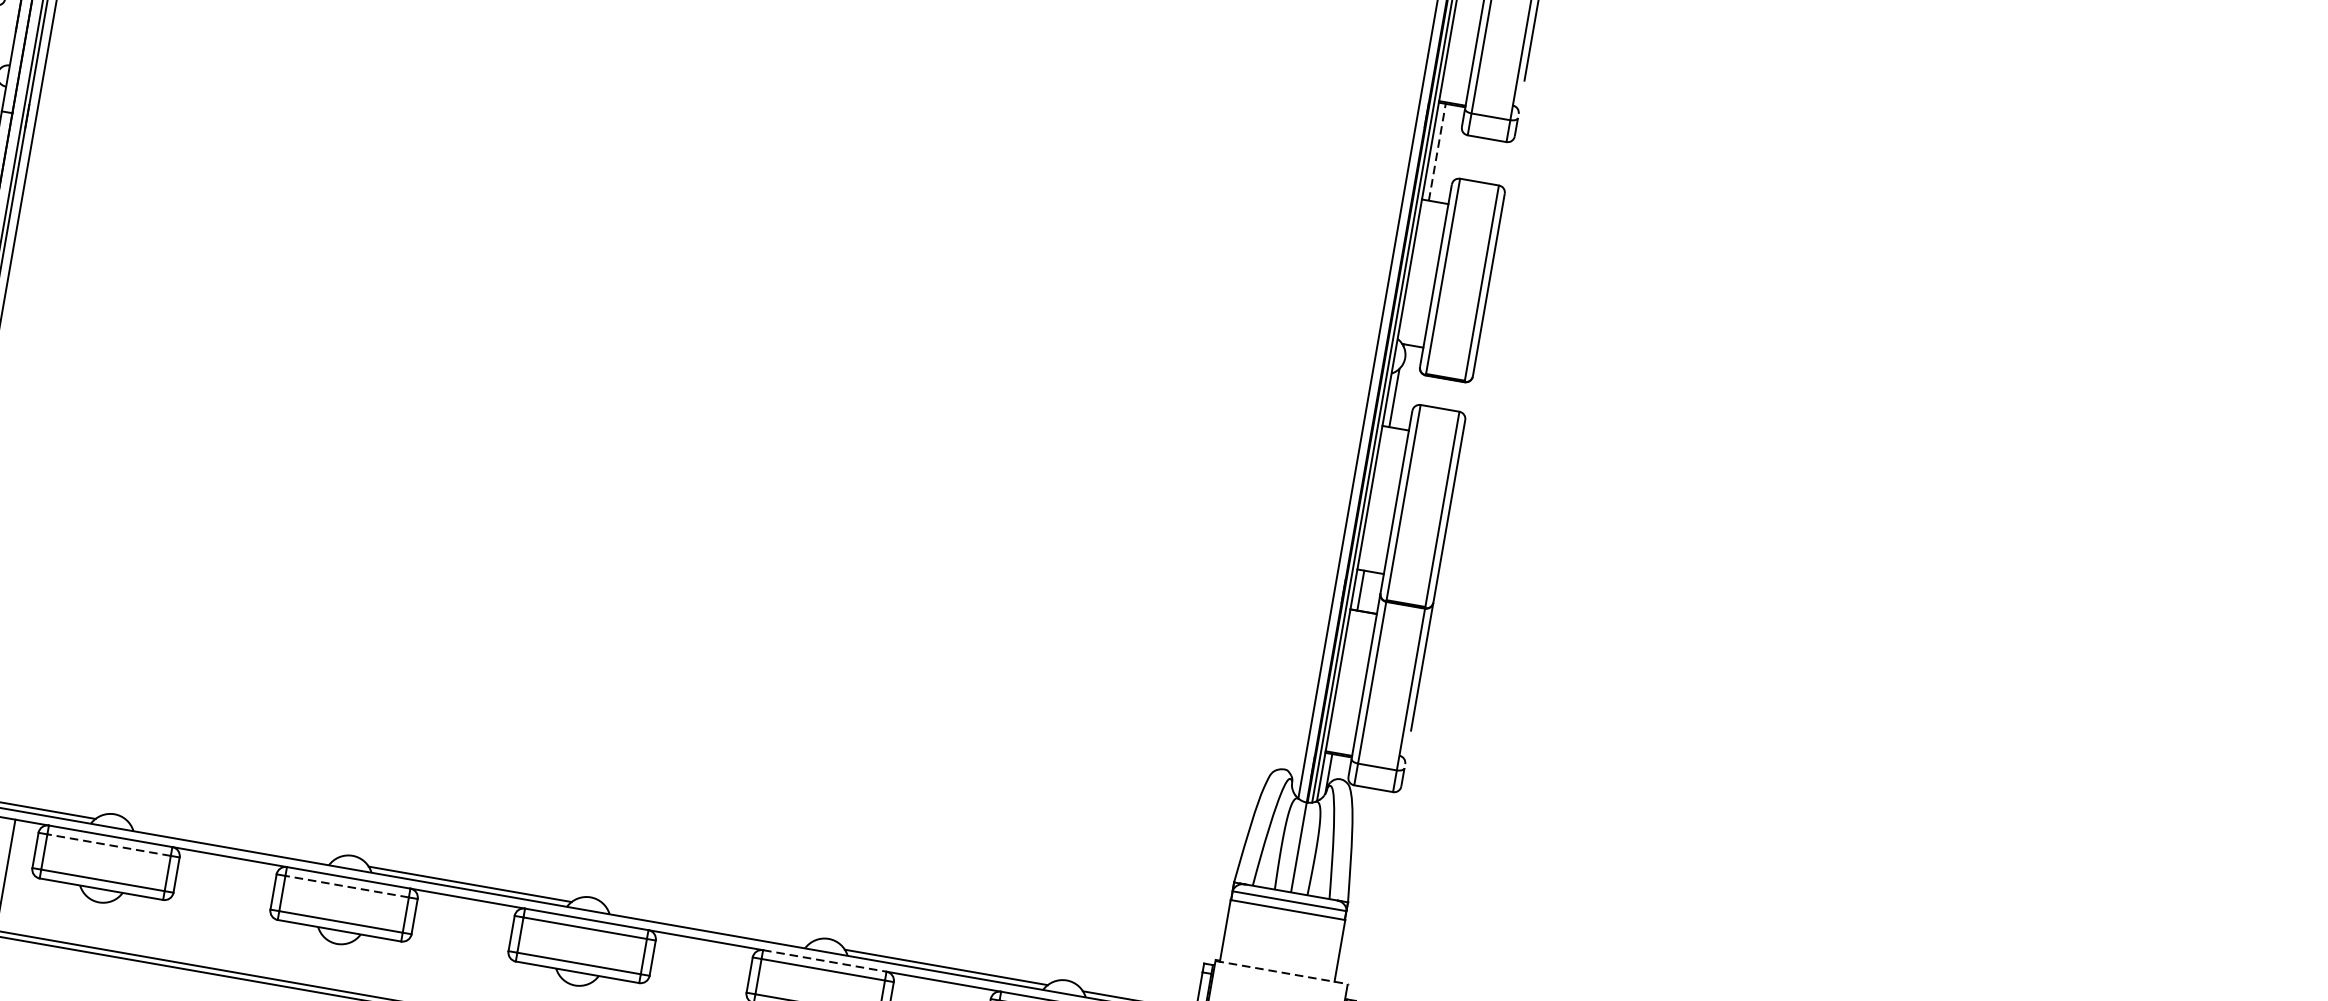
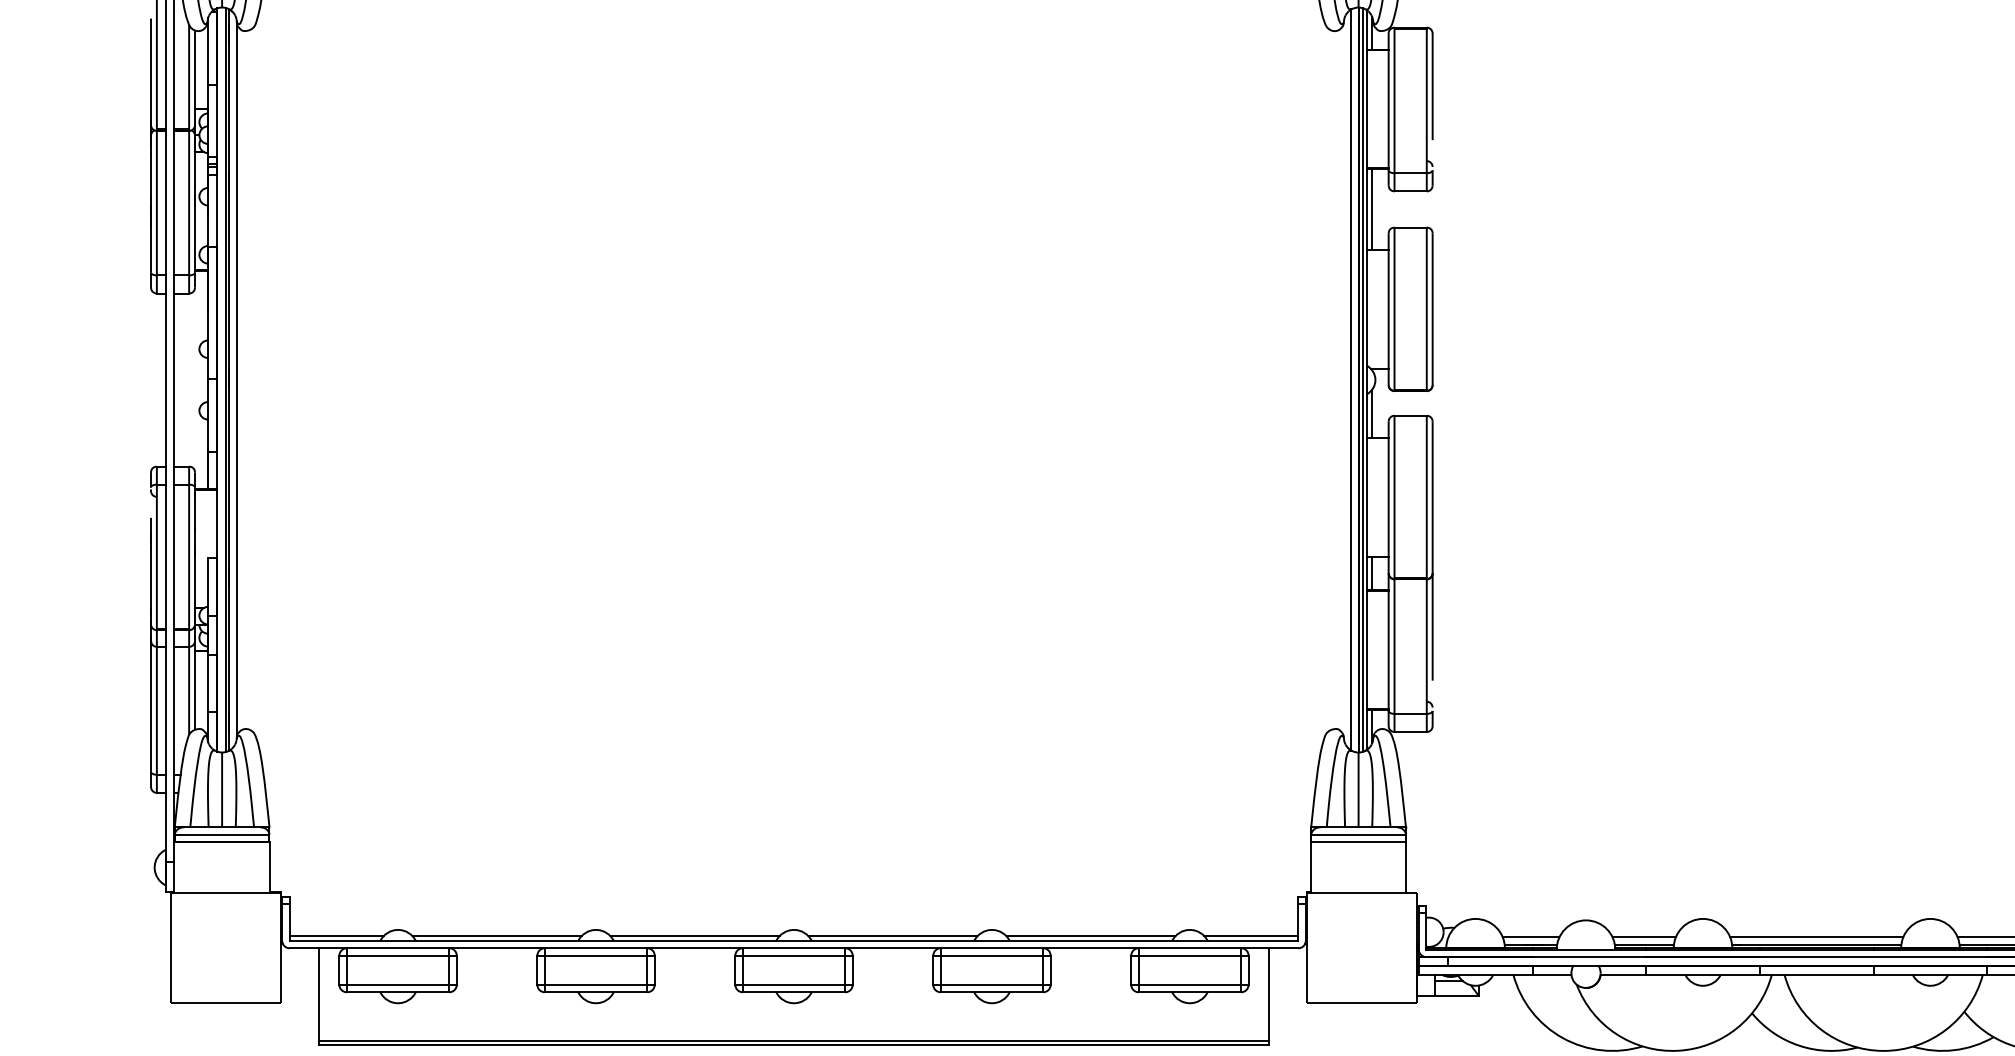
line: (1437, 151) -> (1372, 208), dashed -> solid
line: (231, 842) -> (496, 936), added
line: (108, 844) -> (397, 955), dashed -> solid
line: (346, 886) -> (595, 955), dashed -> solid
line: (707, 925) -> (892, 936), added
line: (825, 961) -> (992, 948), dashed -> solid
line: (1283, 973) -> (1363, 893), dashed -> solid

